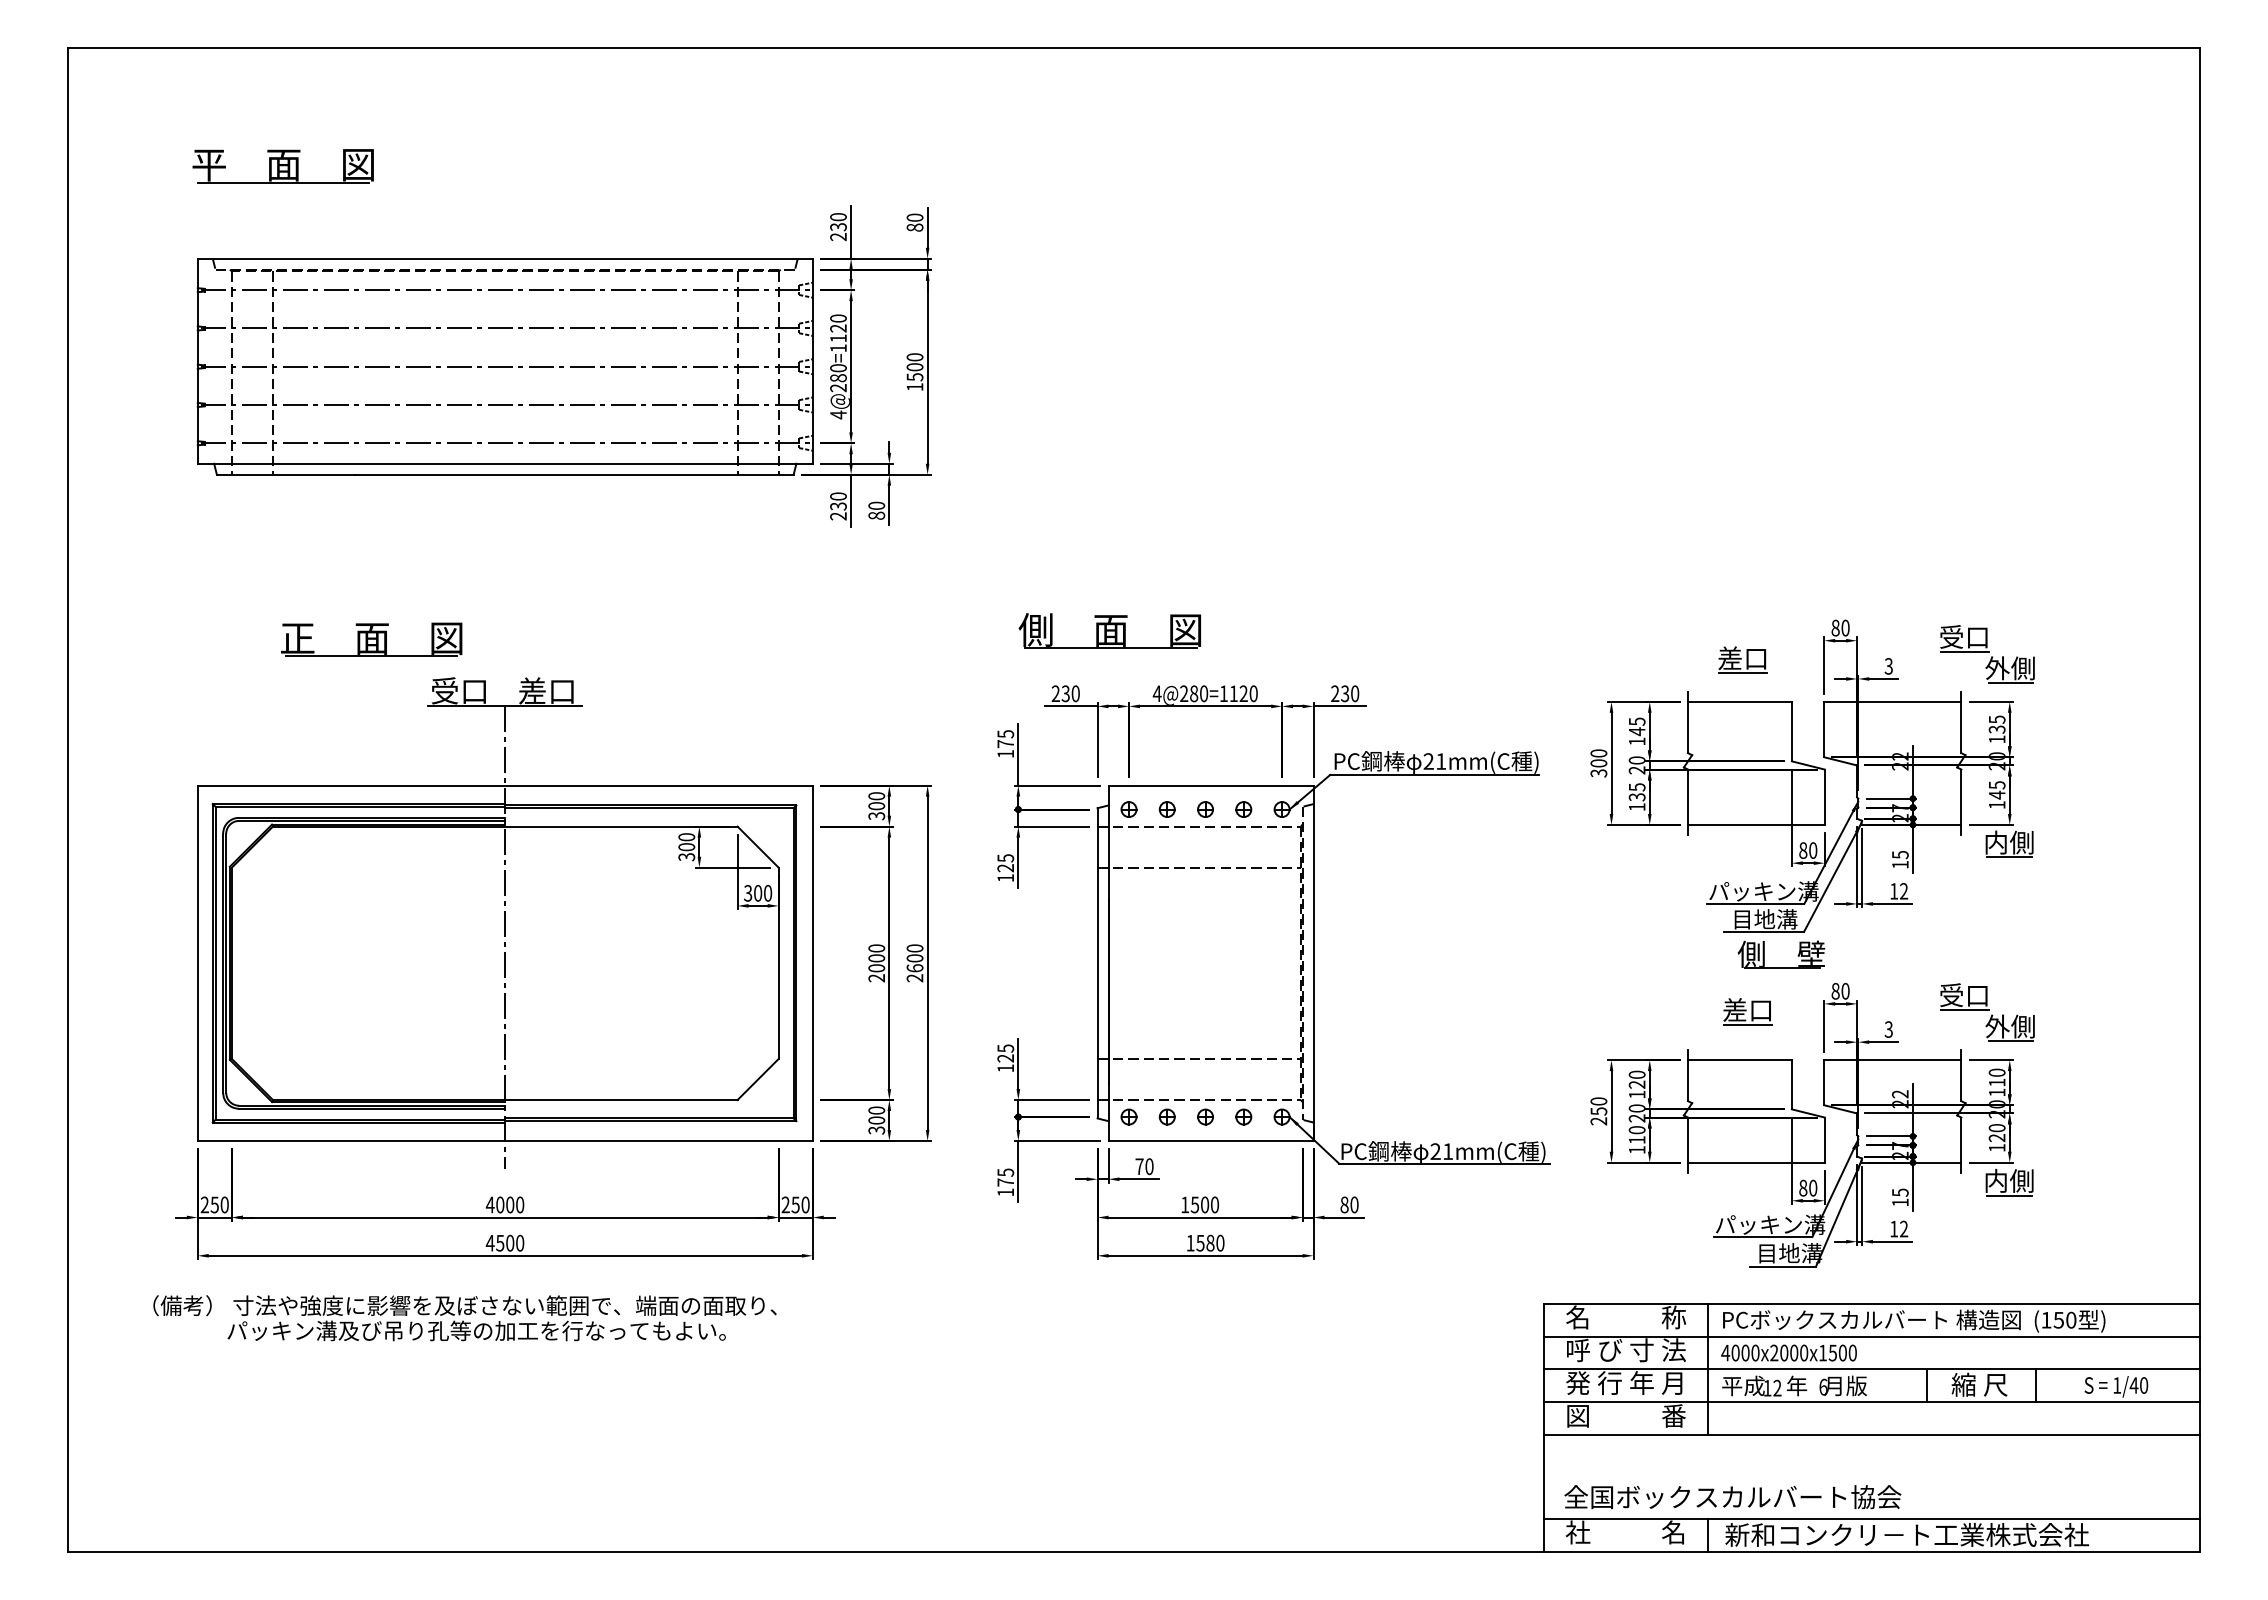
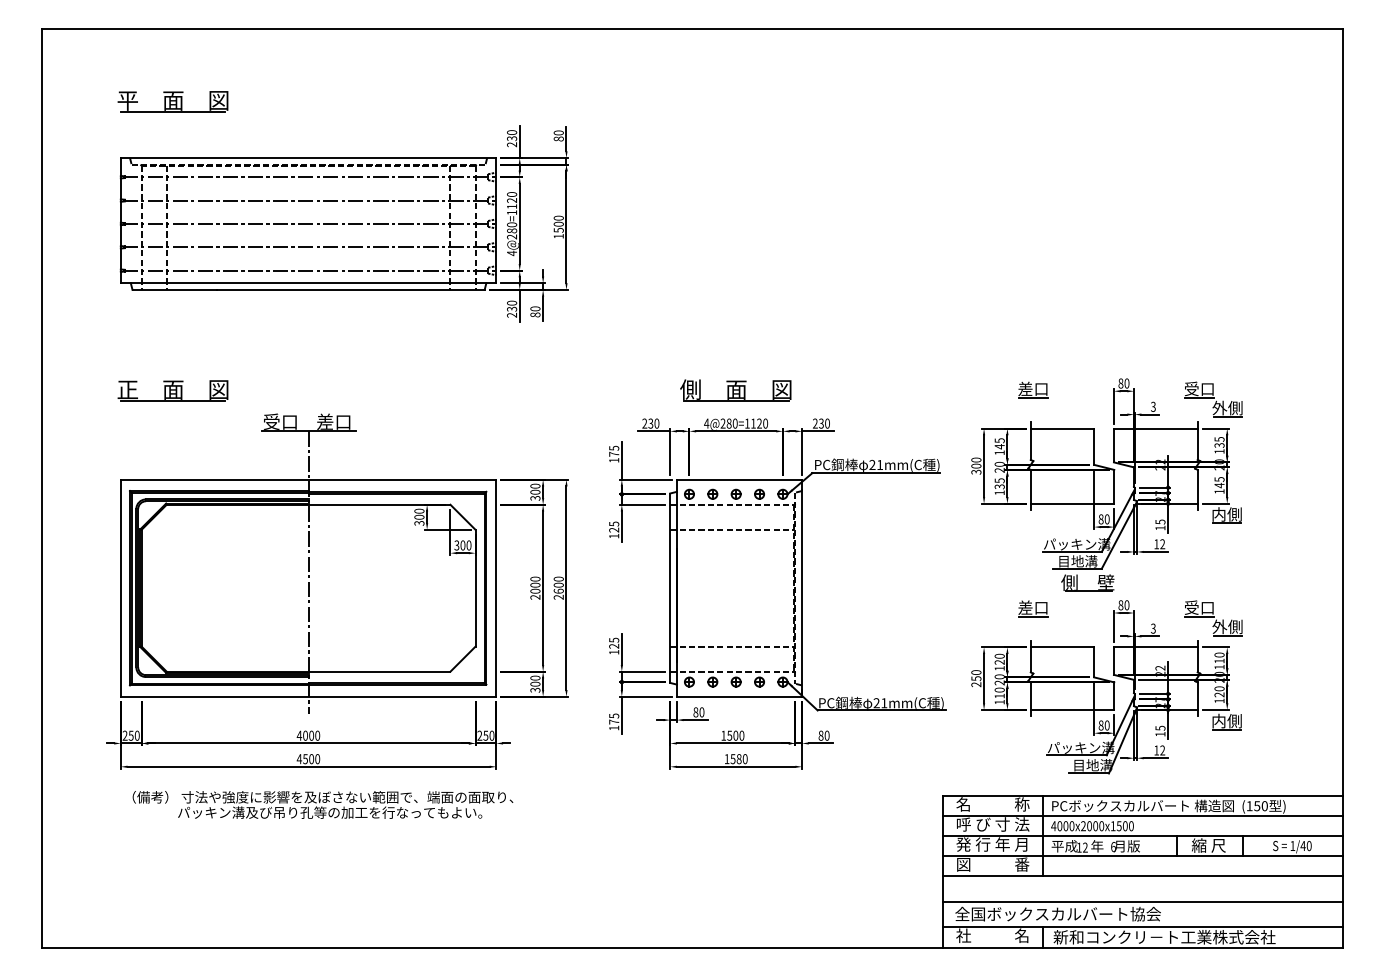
part: (1109, 631) -> (735, 390), moved
part: (370, 639) -> (172, 390), moved
part: (1743, 659) -> (1033, 389), moved
part: (1748, 1011) -> (1033, 608), moved
text: (1138, 1166) -> (695, 712), 70 -> 80
text: (464, 1317) -> (322, 804), moved
line: (1870, 1476) -> (1142, 901), added

